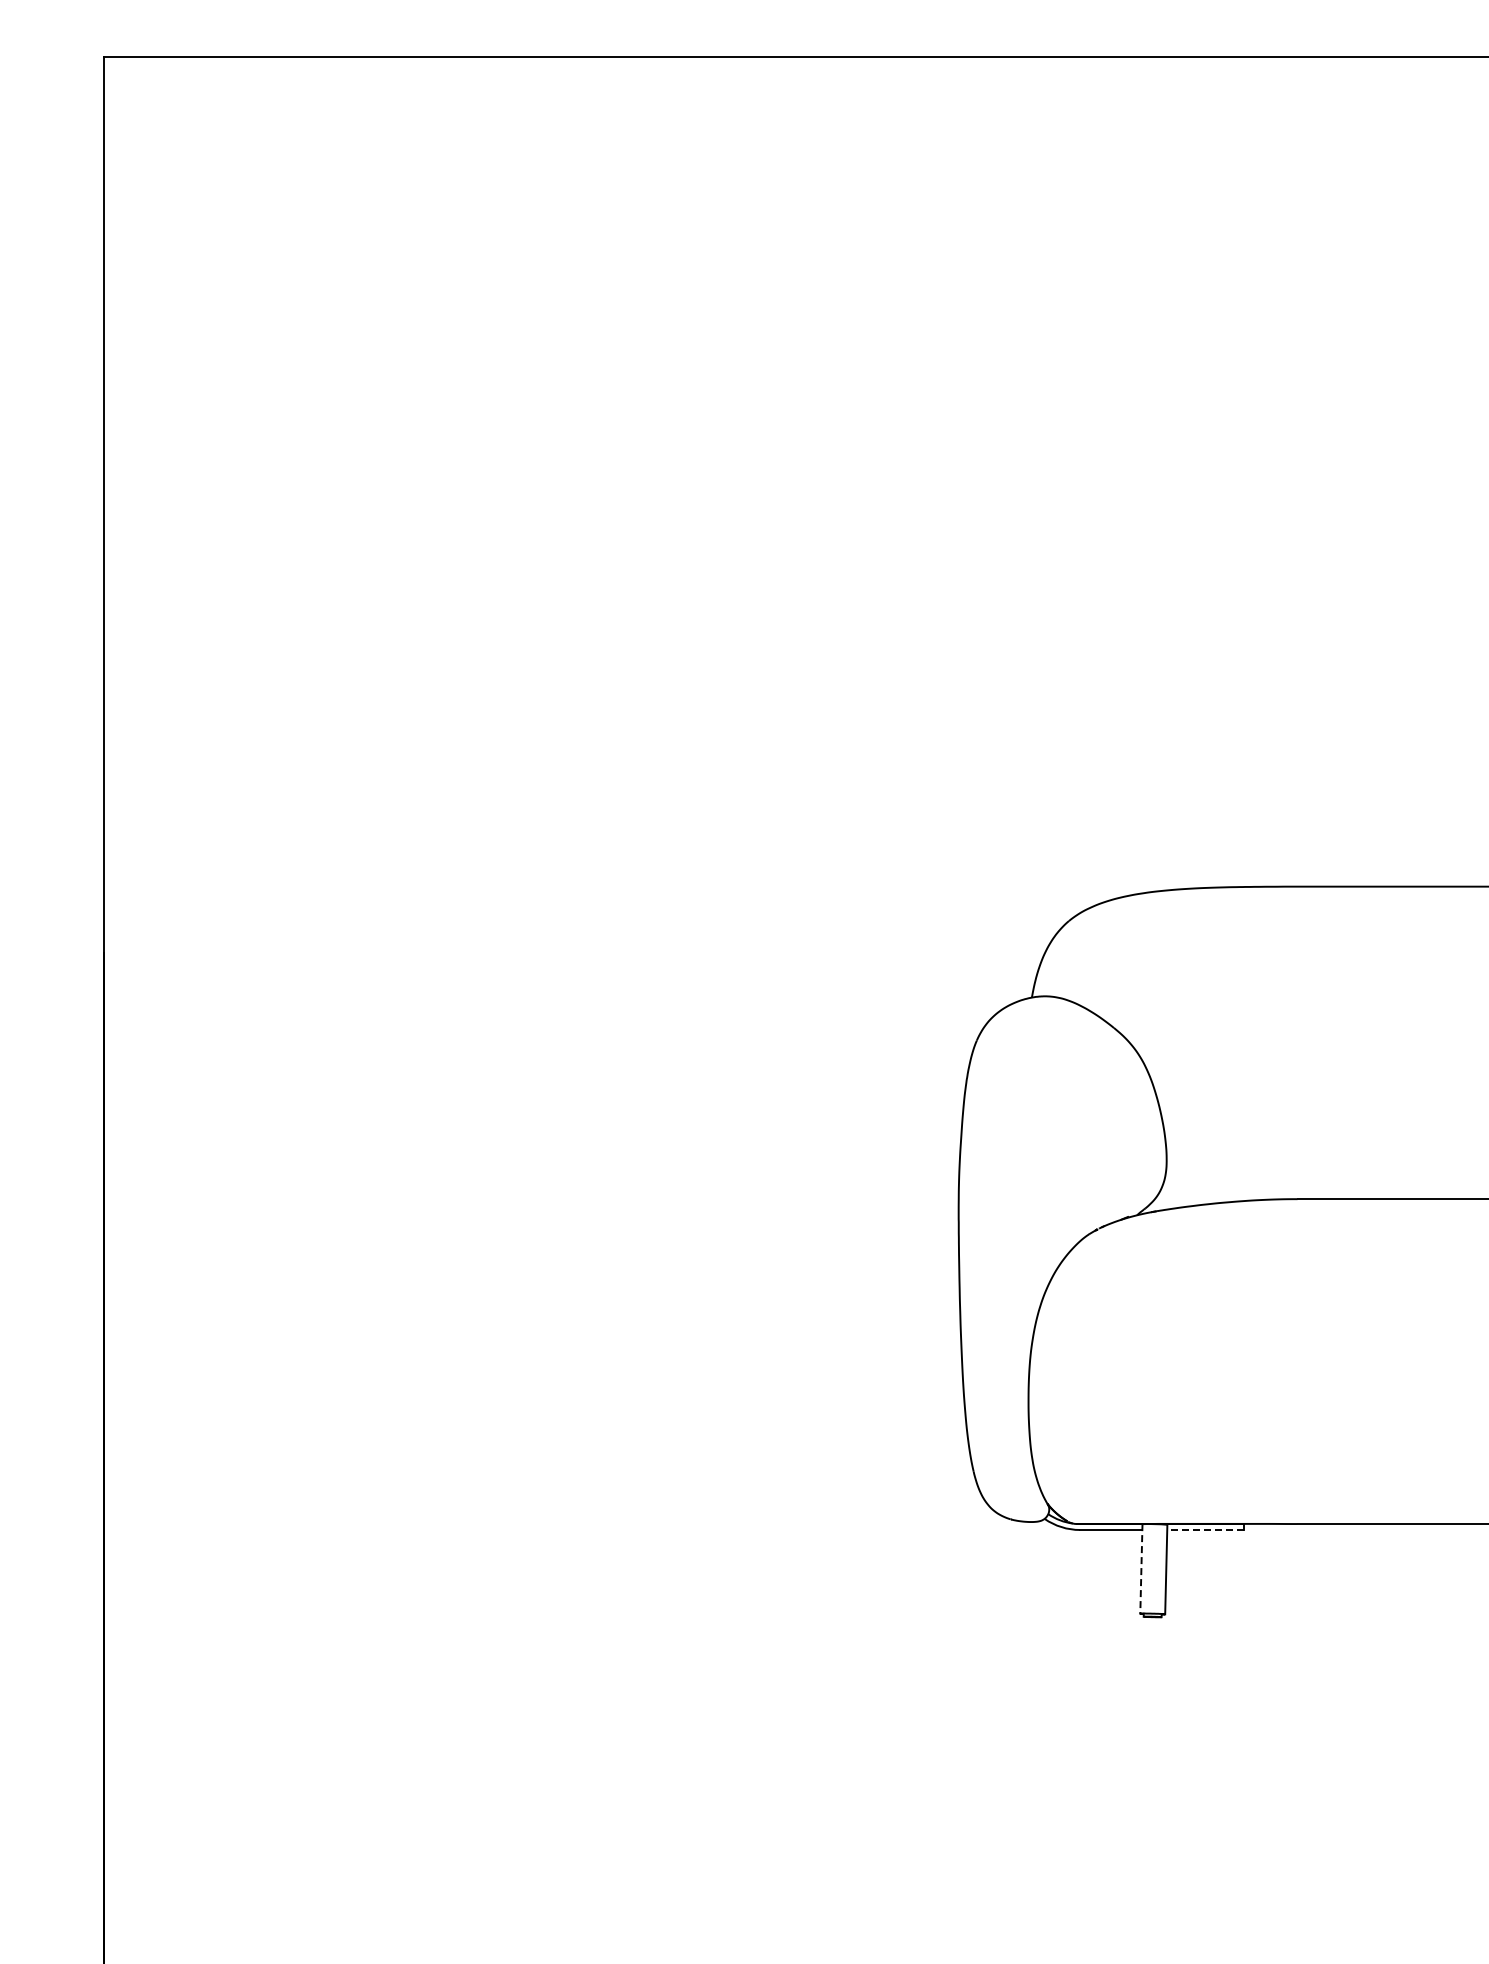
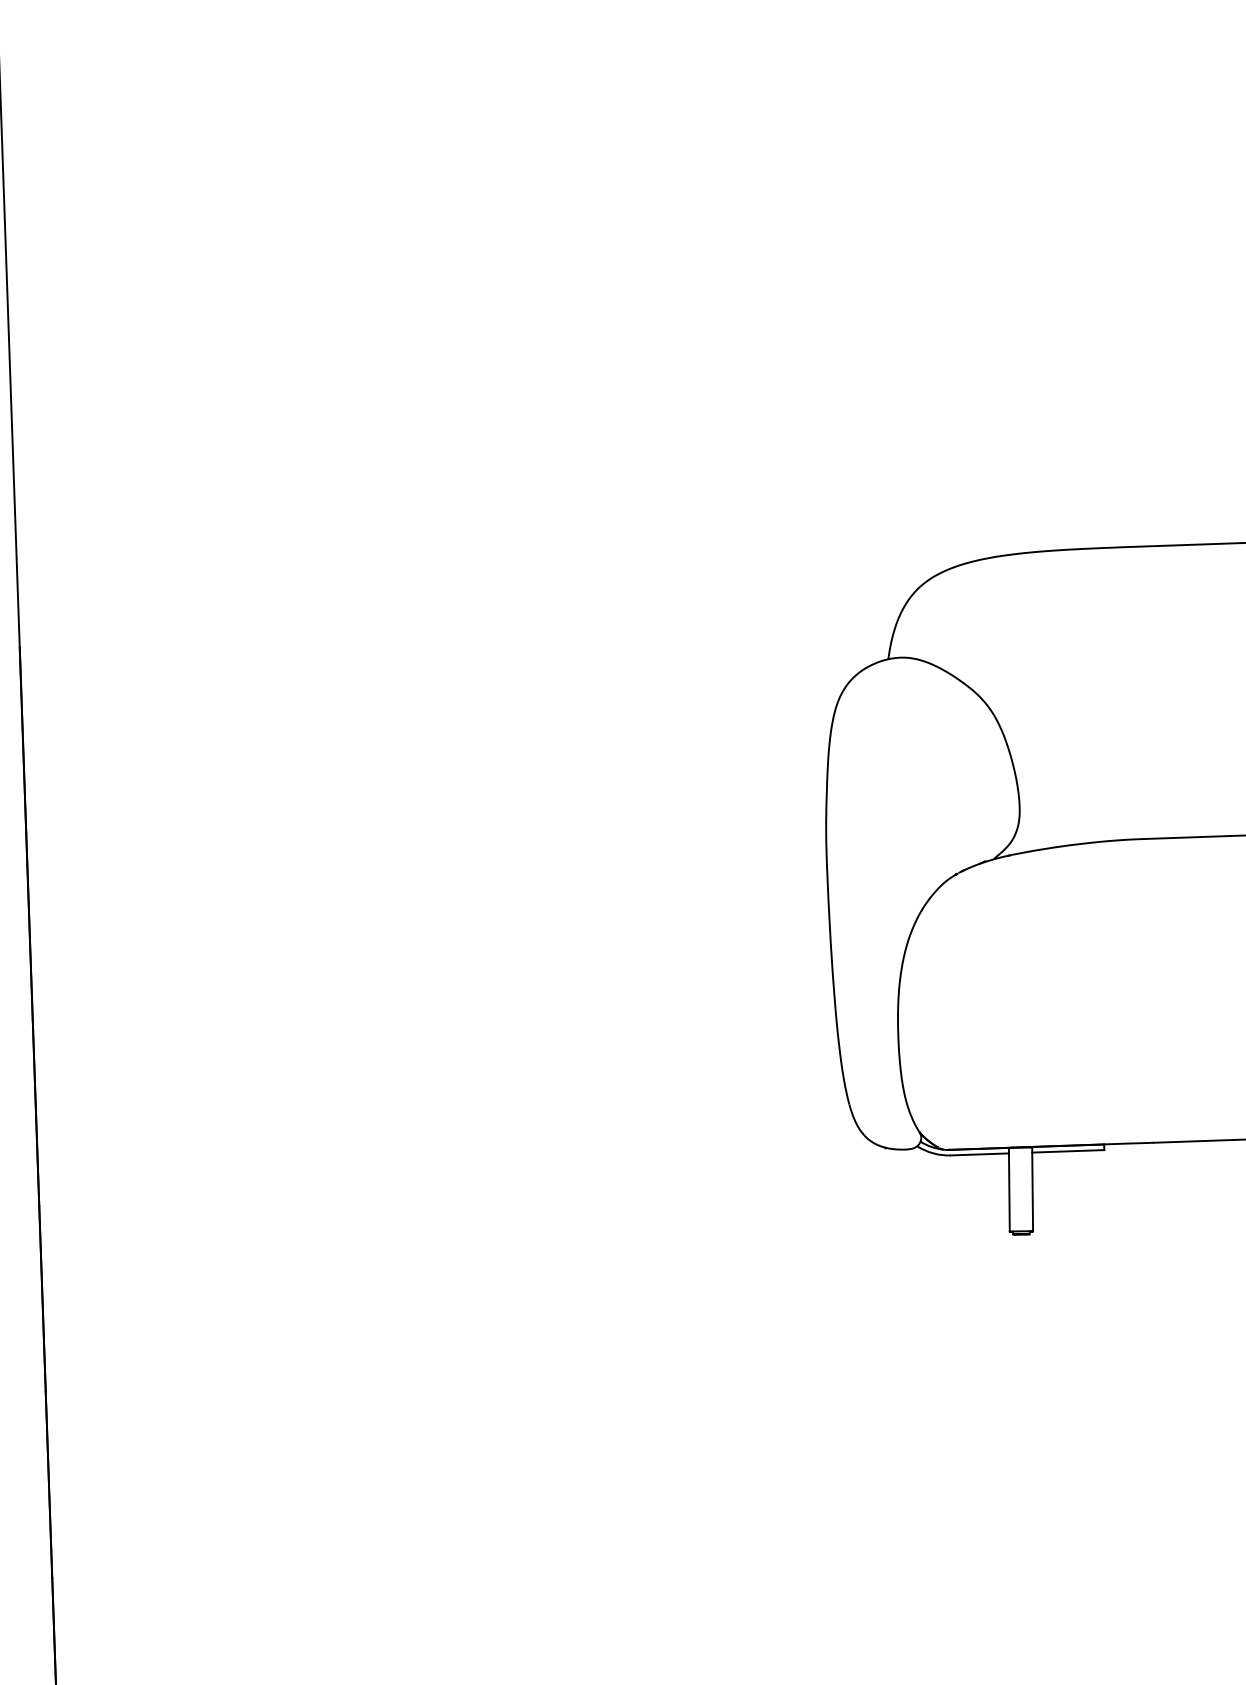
line: (1205, 1529) -> (1067, 1150), dashed -> solid
line: (1141, 1568) -> (1009, 1189), dashed -> solid

